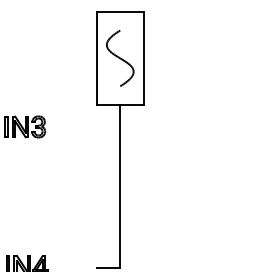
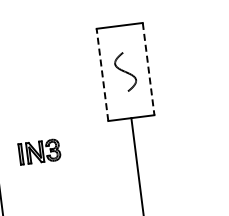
line: (97, 57) -> (102, 73), solid -> dashed
part: (120, 58) -> (125, 72), size x0.7
line: (143, 58) -> (148, 69), solid -> dashed

